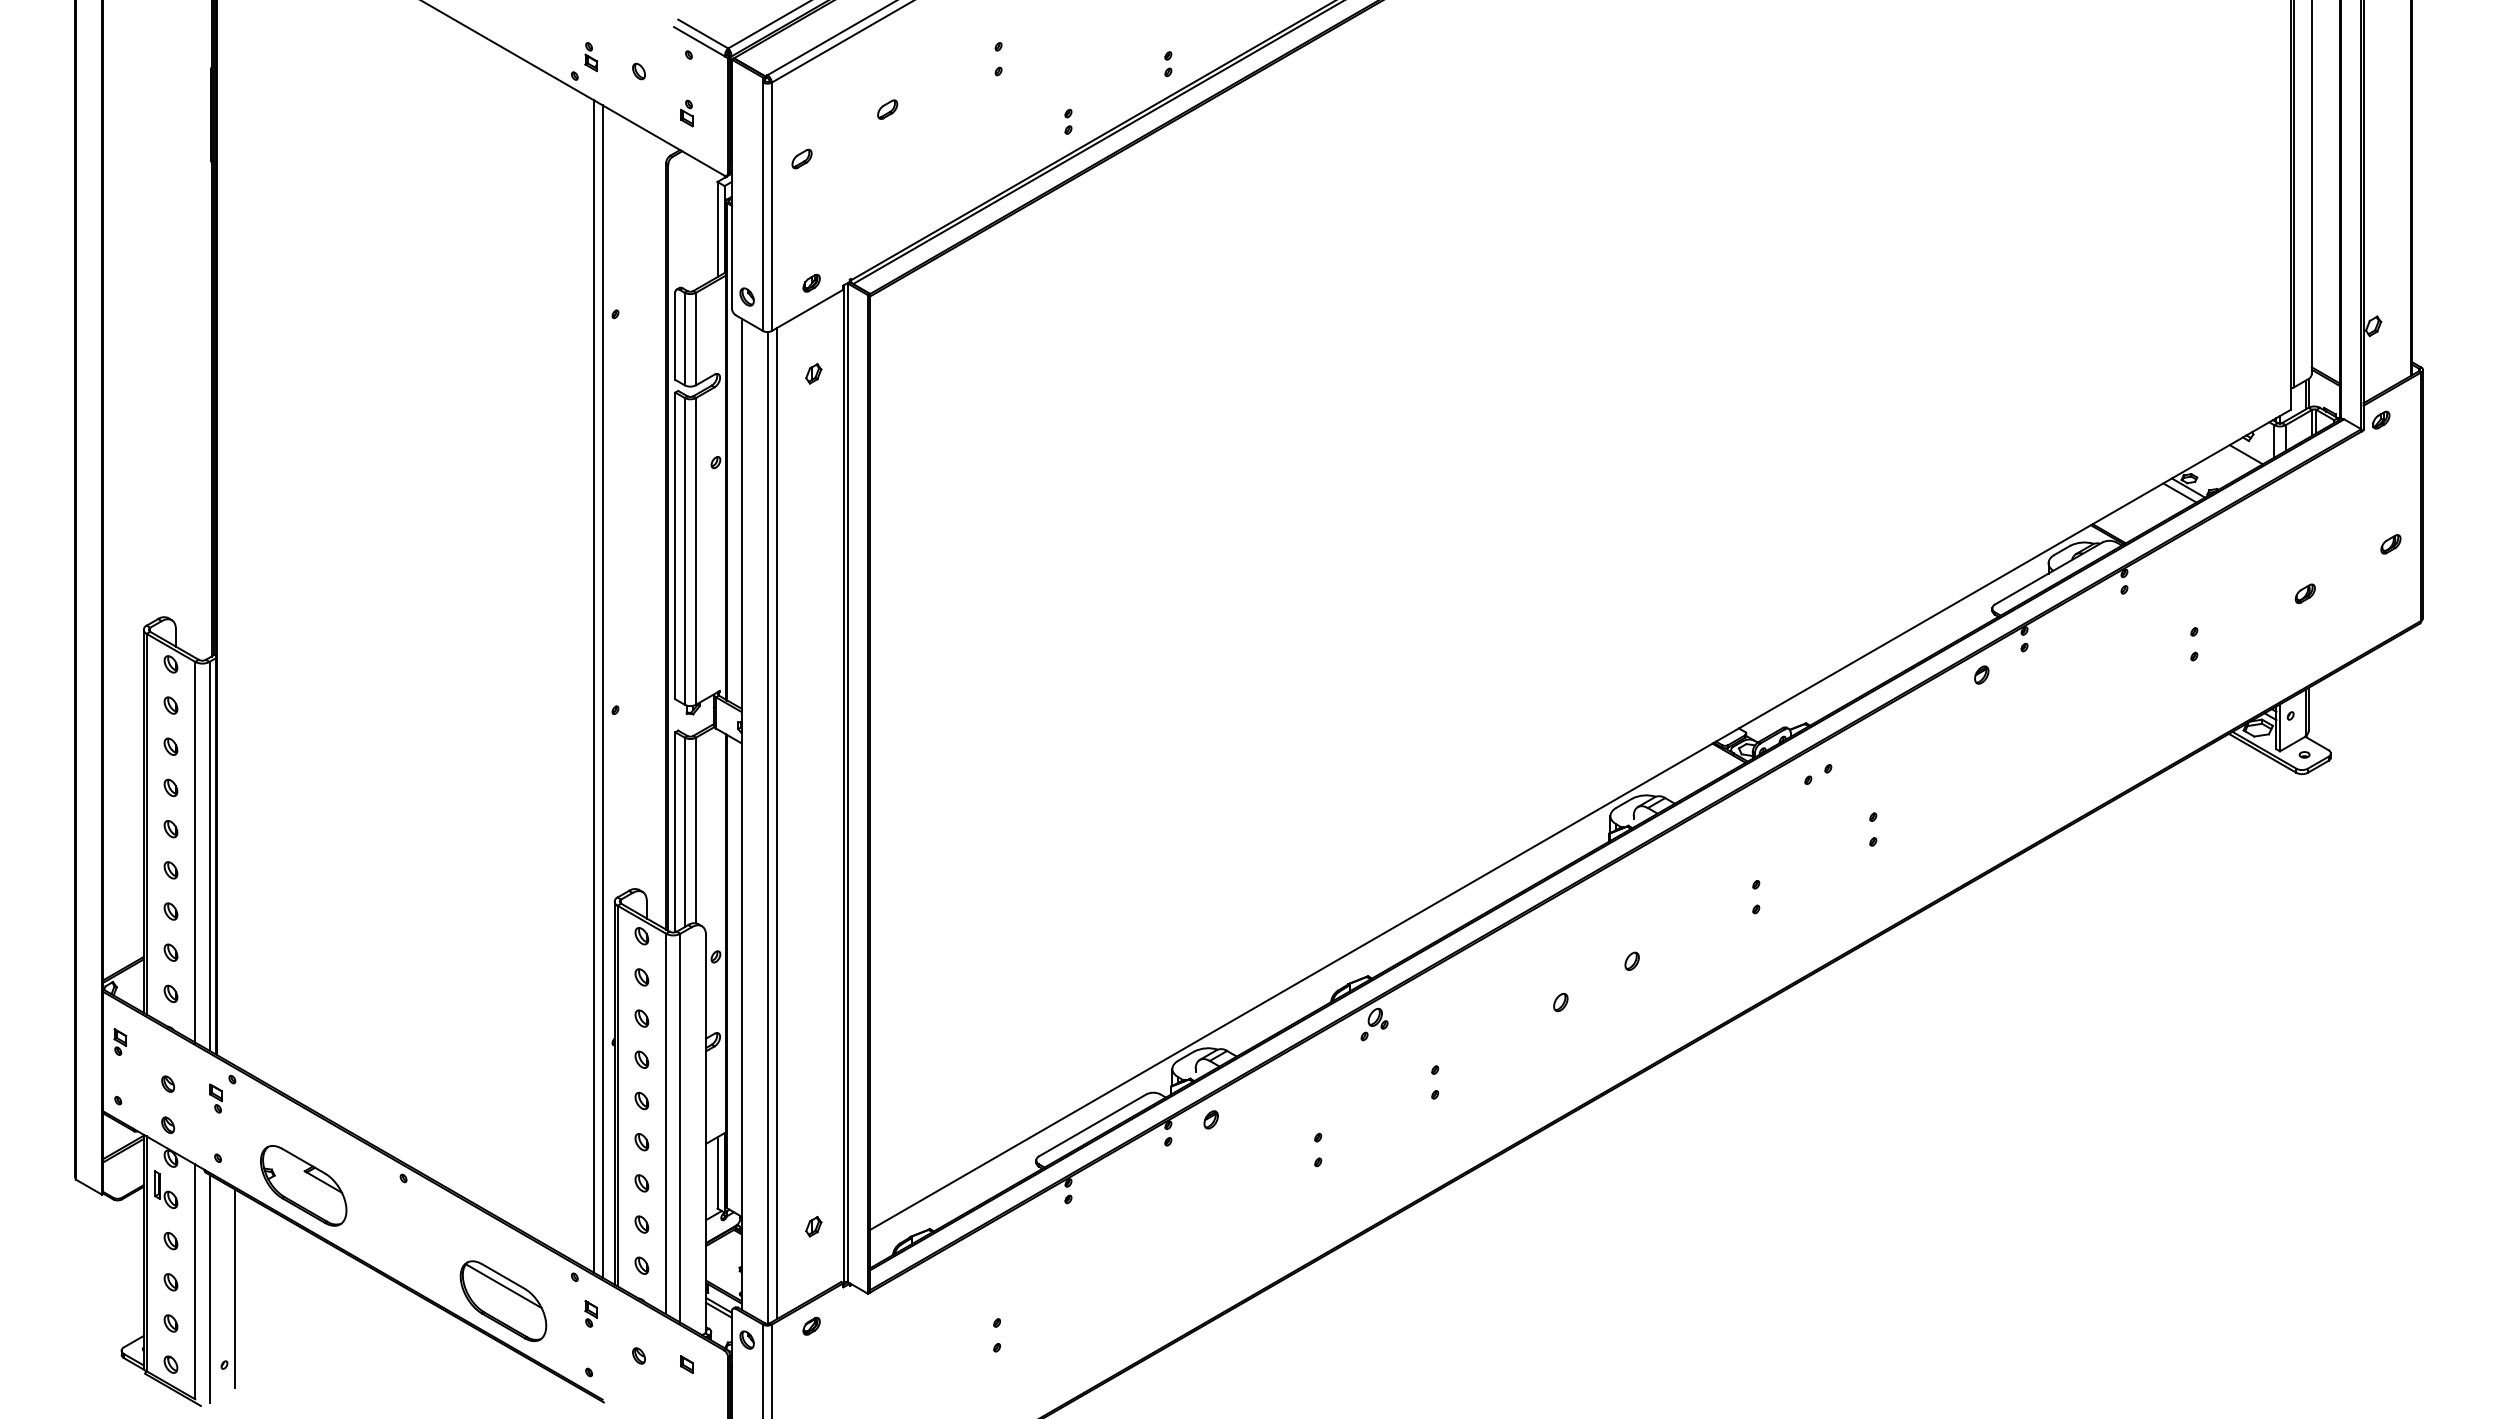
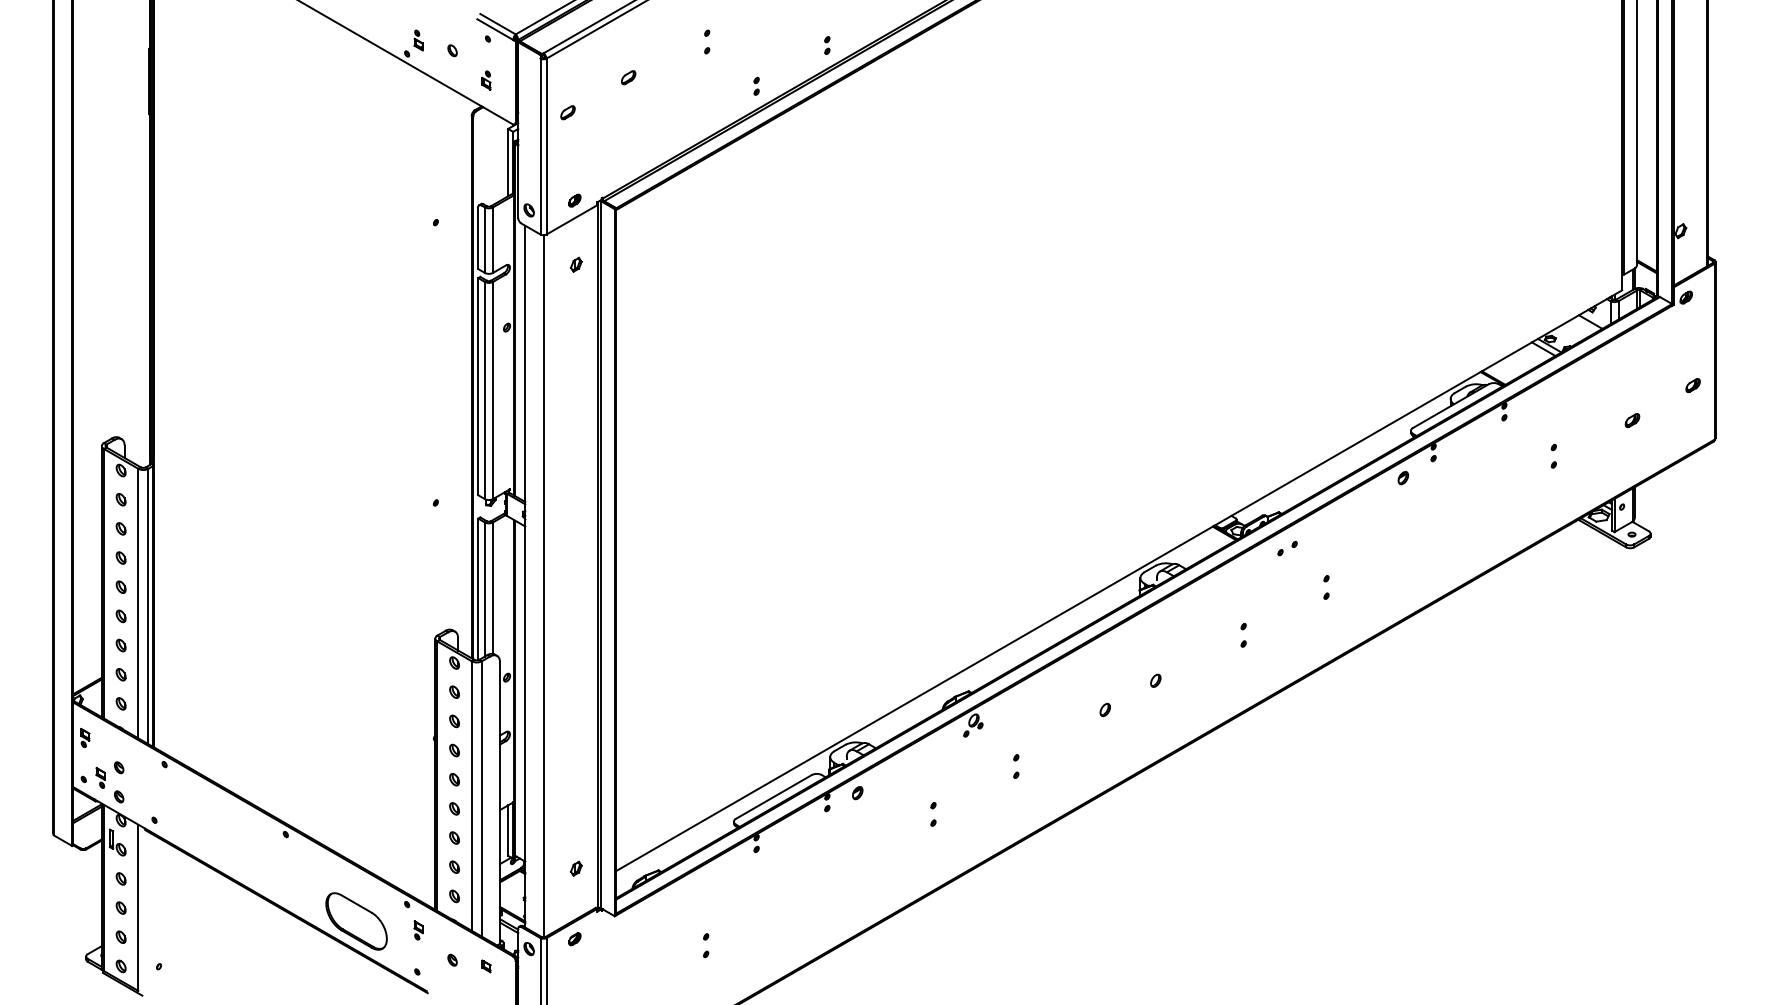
line: (594, 686) -> (421, 486), removed
line: (602, 691) -> (426, 489), removed
line: (776, 823) -> (549, 583), removed
part: (215, 1098) -> (100, 777), moved
part: (303, 1185) -> (214, 839), removed
line: (503, 1286) -> (356, 911), removed
line: (209, 1288) -> (148, 912), removed
line: (235, 1288) -> (166, 912), removed

